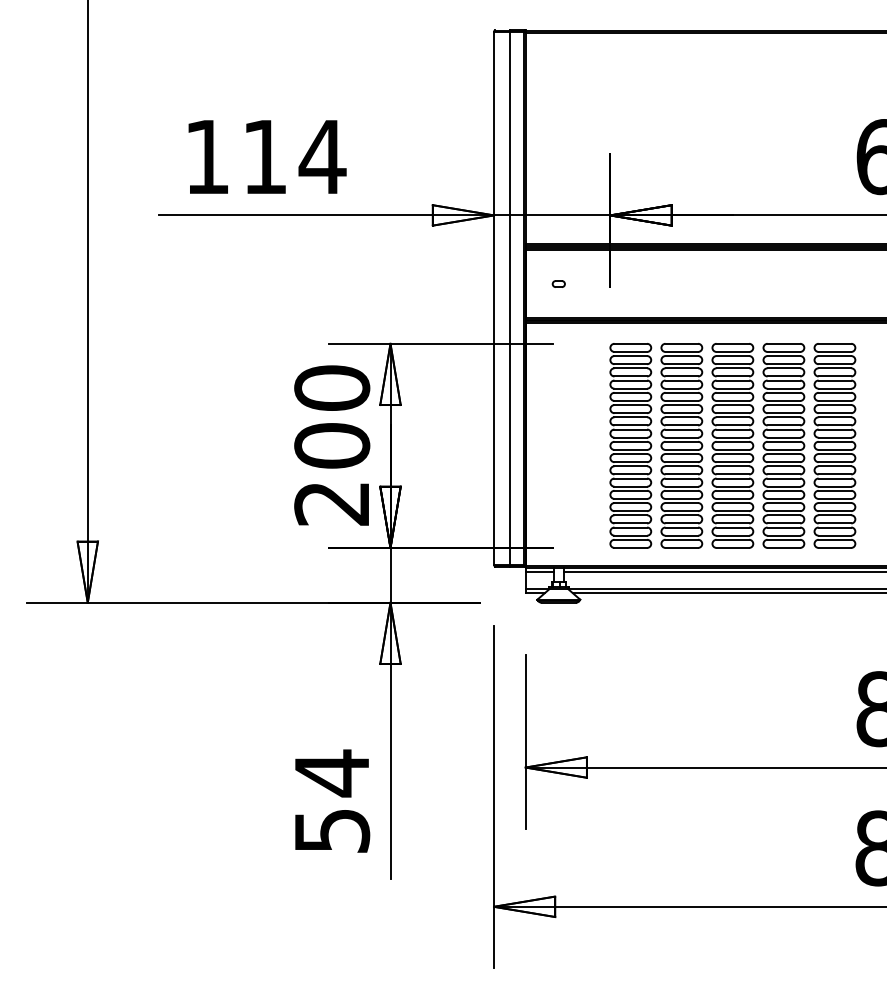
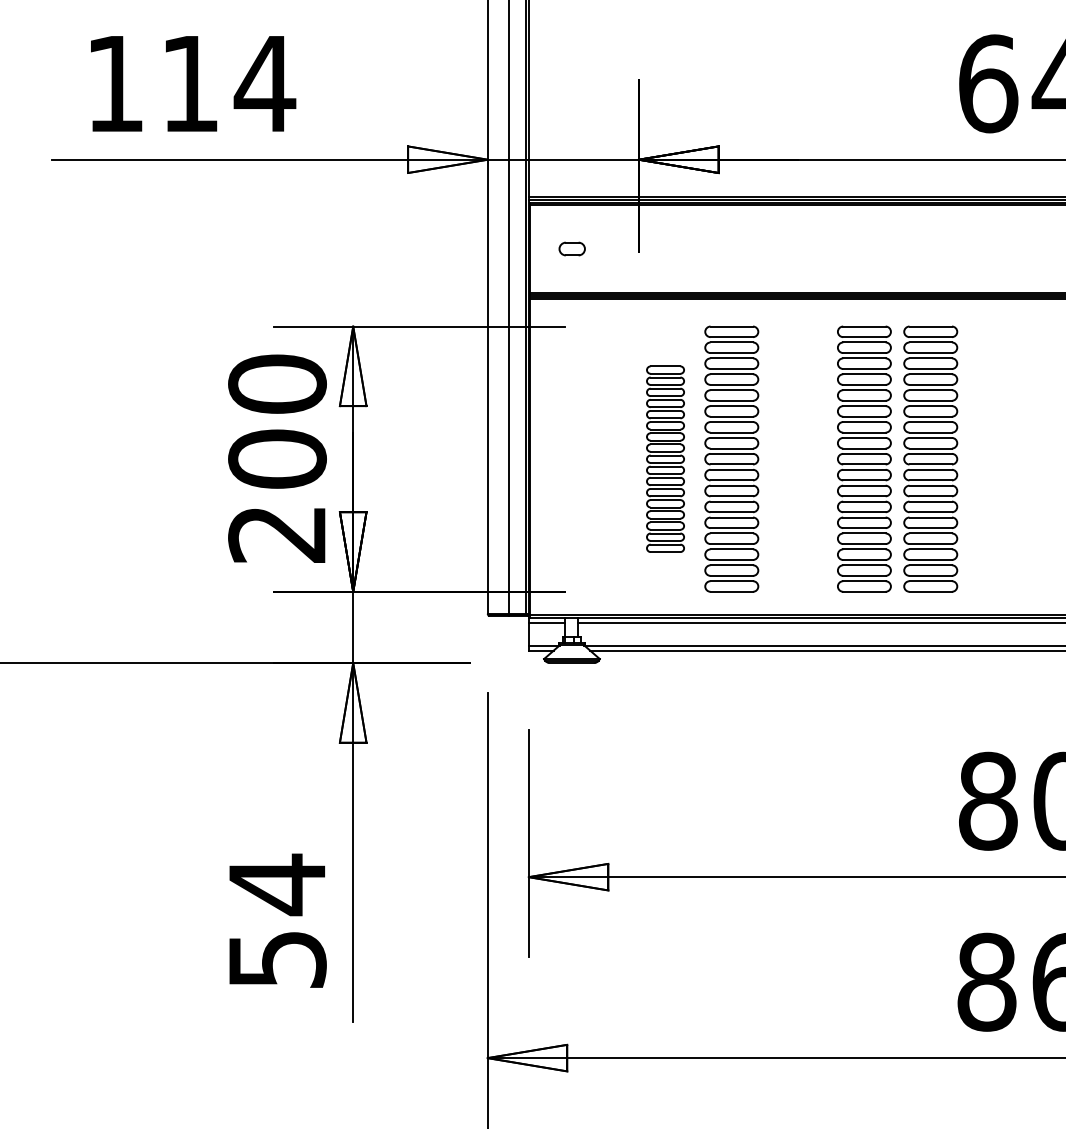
part: (558, 283) -> (571, 248), size x1.6
part: (630, 445) -> (665, 458), size x0.7
part: (732, 445) -> (797, 458), removed

